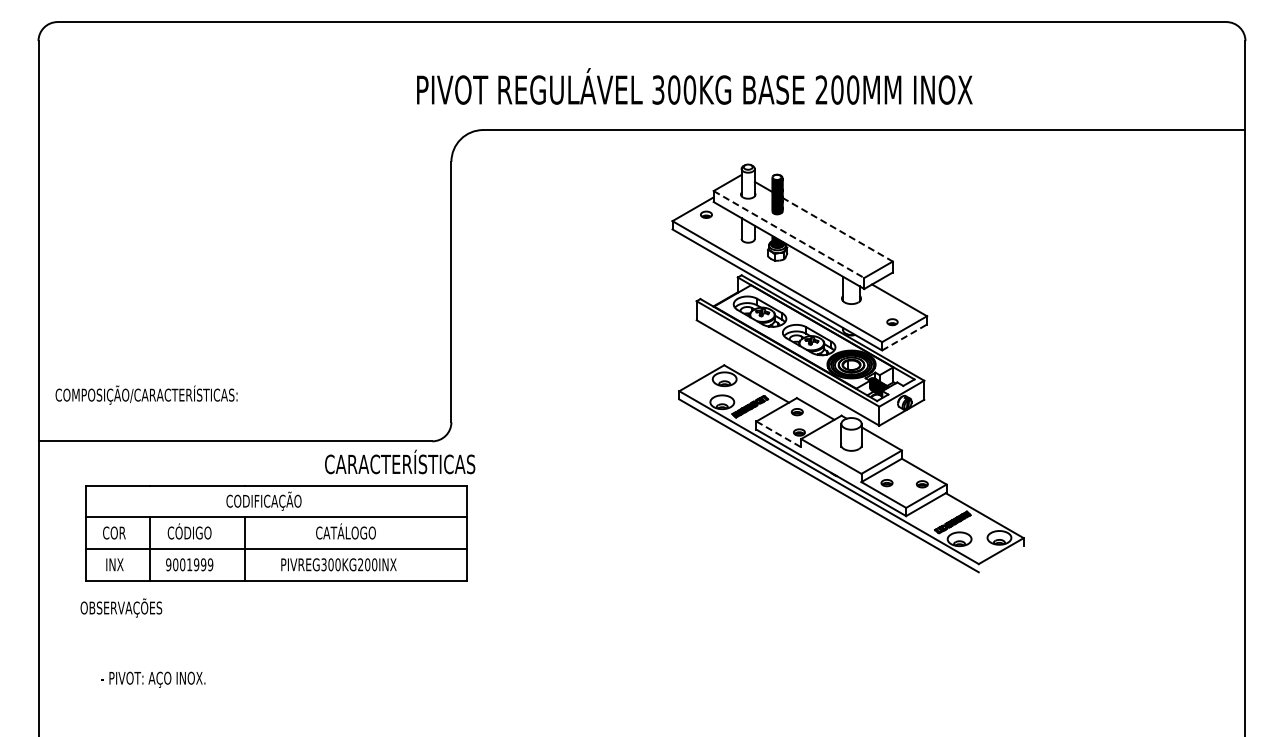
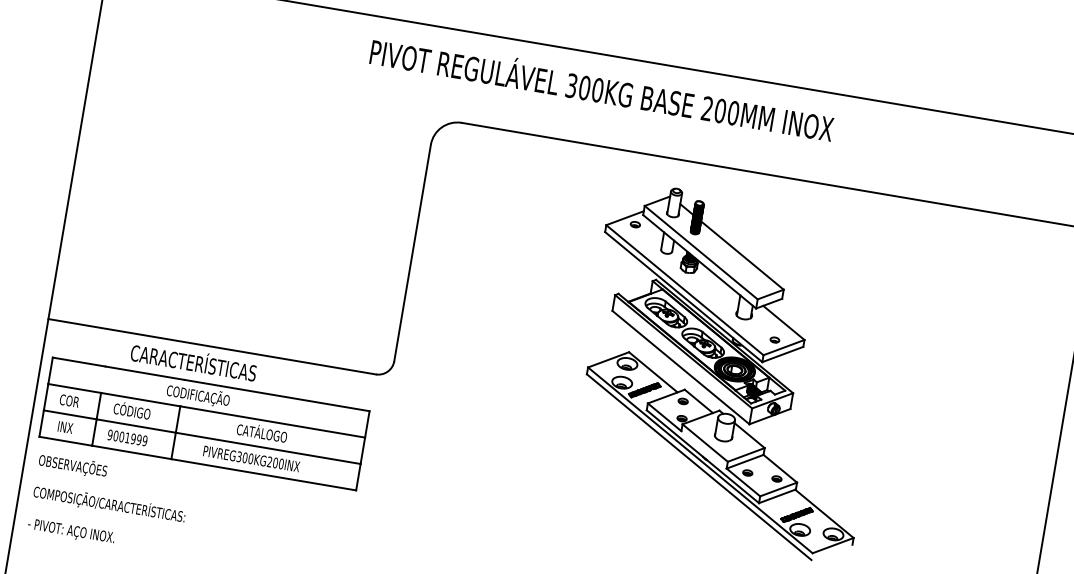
text: (694, 86) -> (602, 87), moved
line: (837, 229) -> (742, 255), dashed -> solid
line: (788, 234) -> (700, 252), dashed -> solid
line: (904, 337) -> (782, 354), dashed -> solid
text: (146, 394) -> (109, 503), moved
line: (778, 434) -> (664, 417), dashed -> solid
text: (400, 461) -> (194, 360), moved
part: (276, 533) -> (204, 424), moved
text: (121, 607) -> (73, 465), moved
text: (153, 679) -> (71, 531), moved

